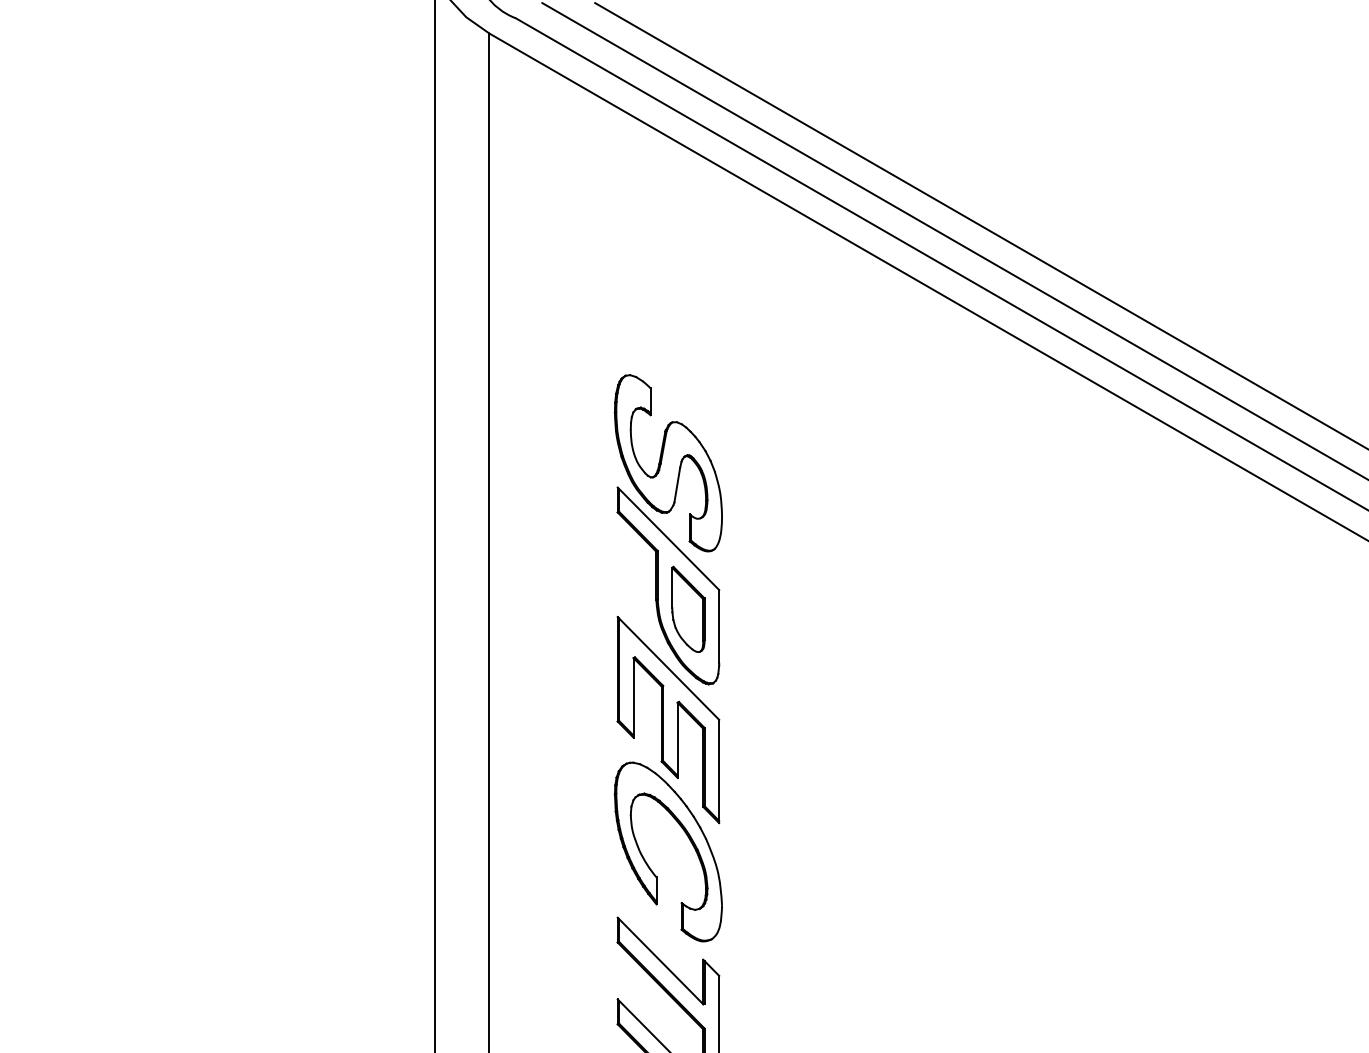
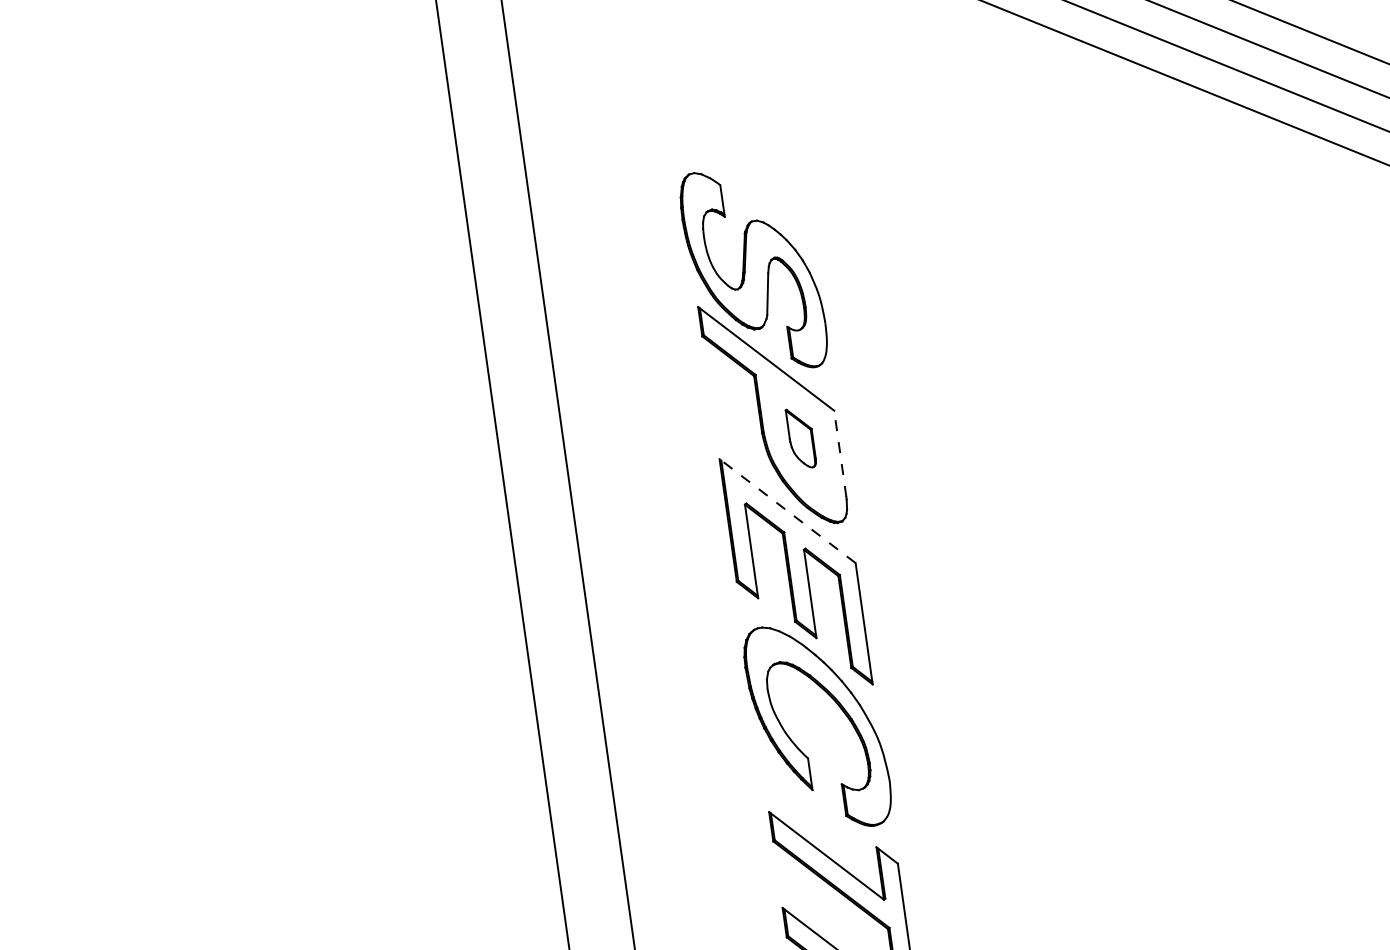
part: (688, 608) -> (801, 437), size x0.6
line: (719, 626) -> (840, 453), solid -> dashed
line: (668, 668) -> (787, 511), solid -> dashed

